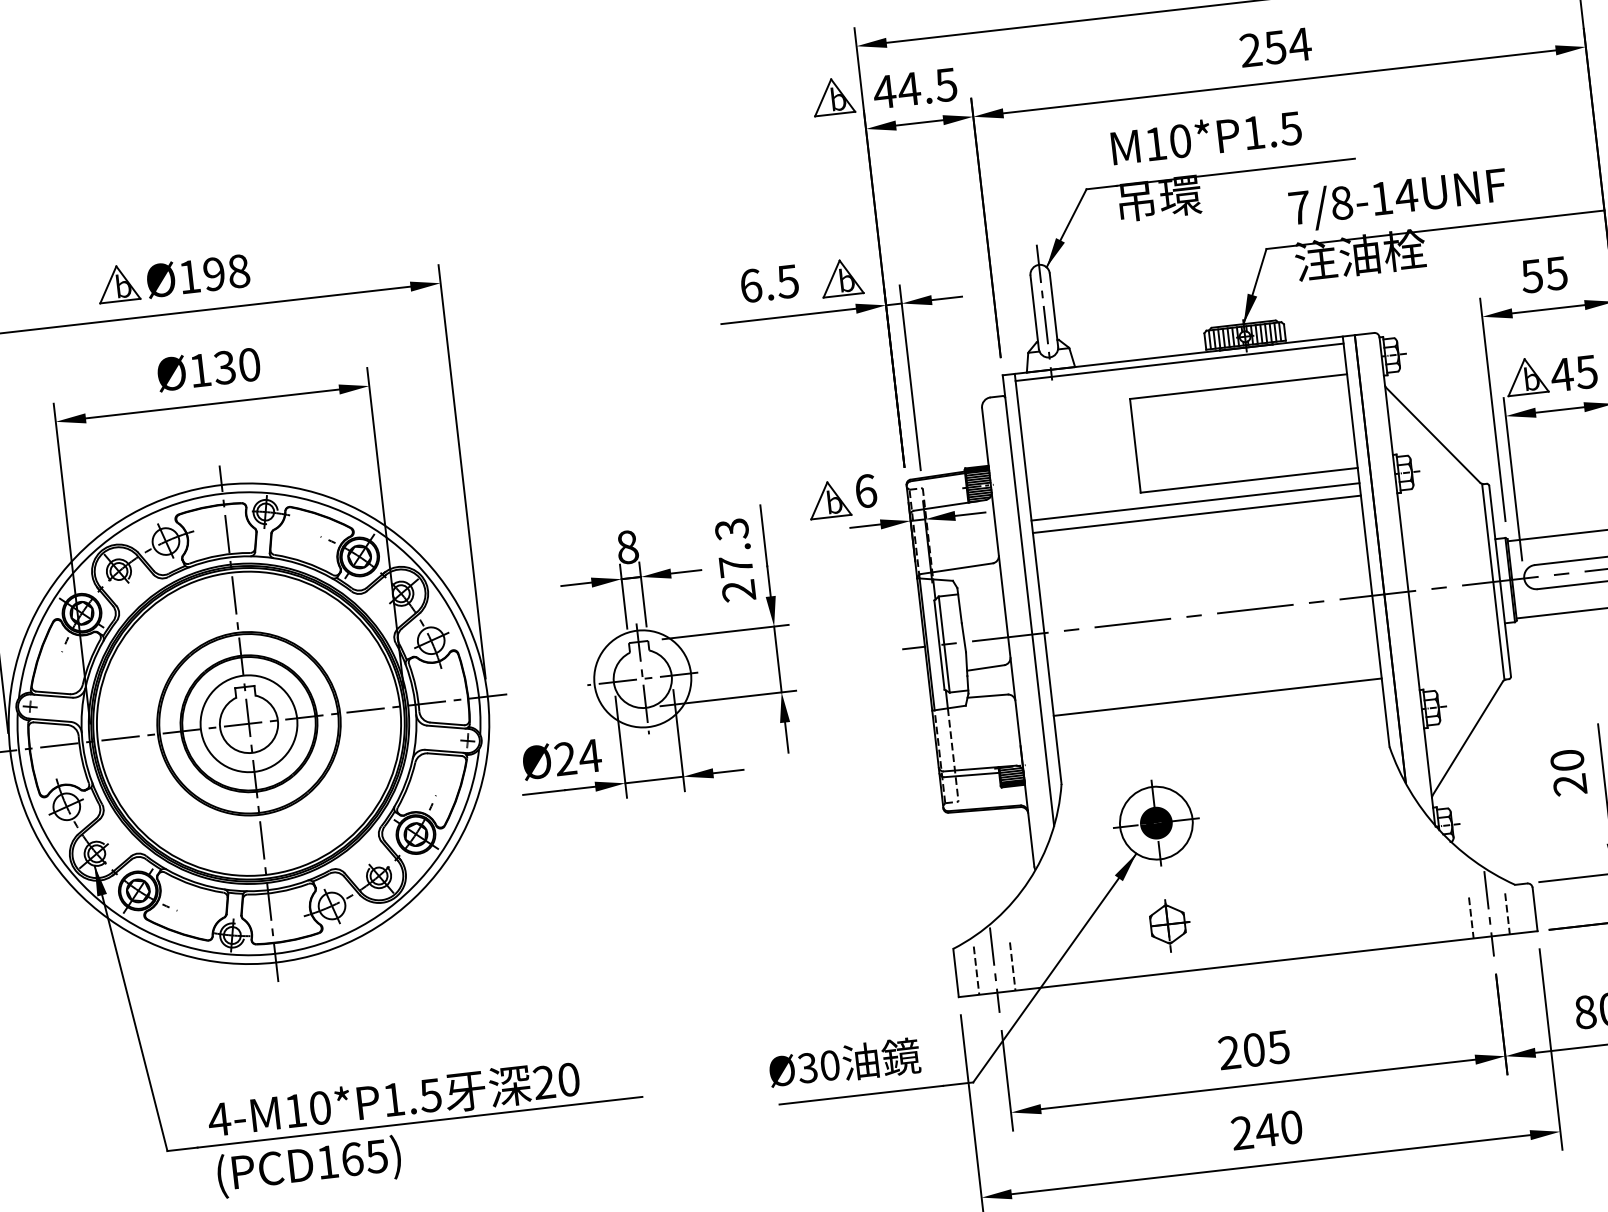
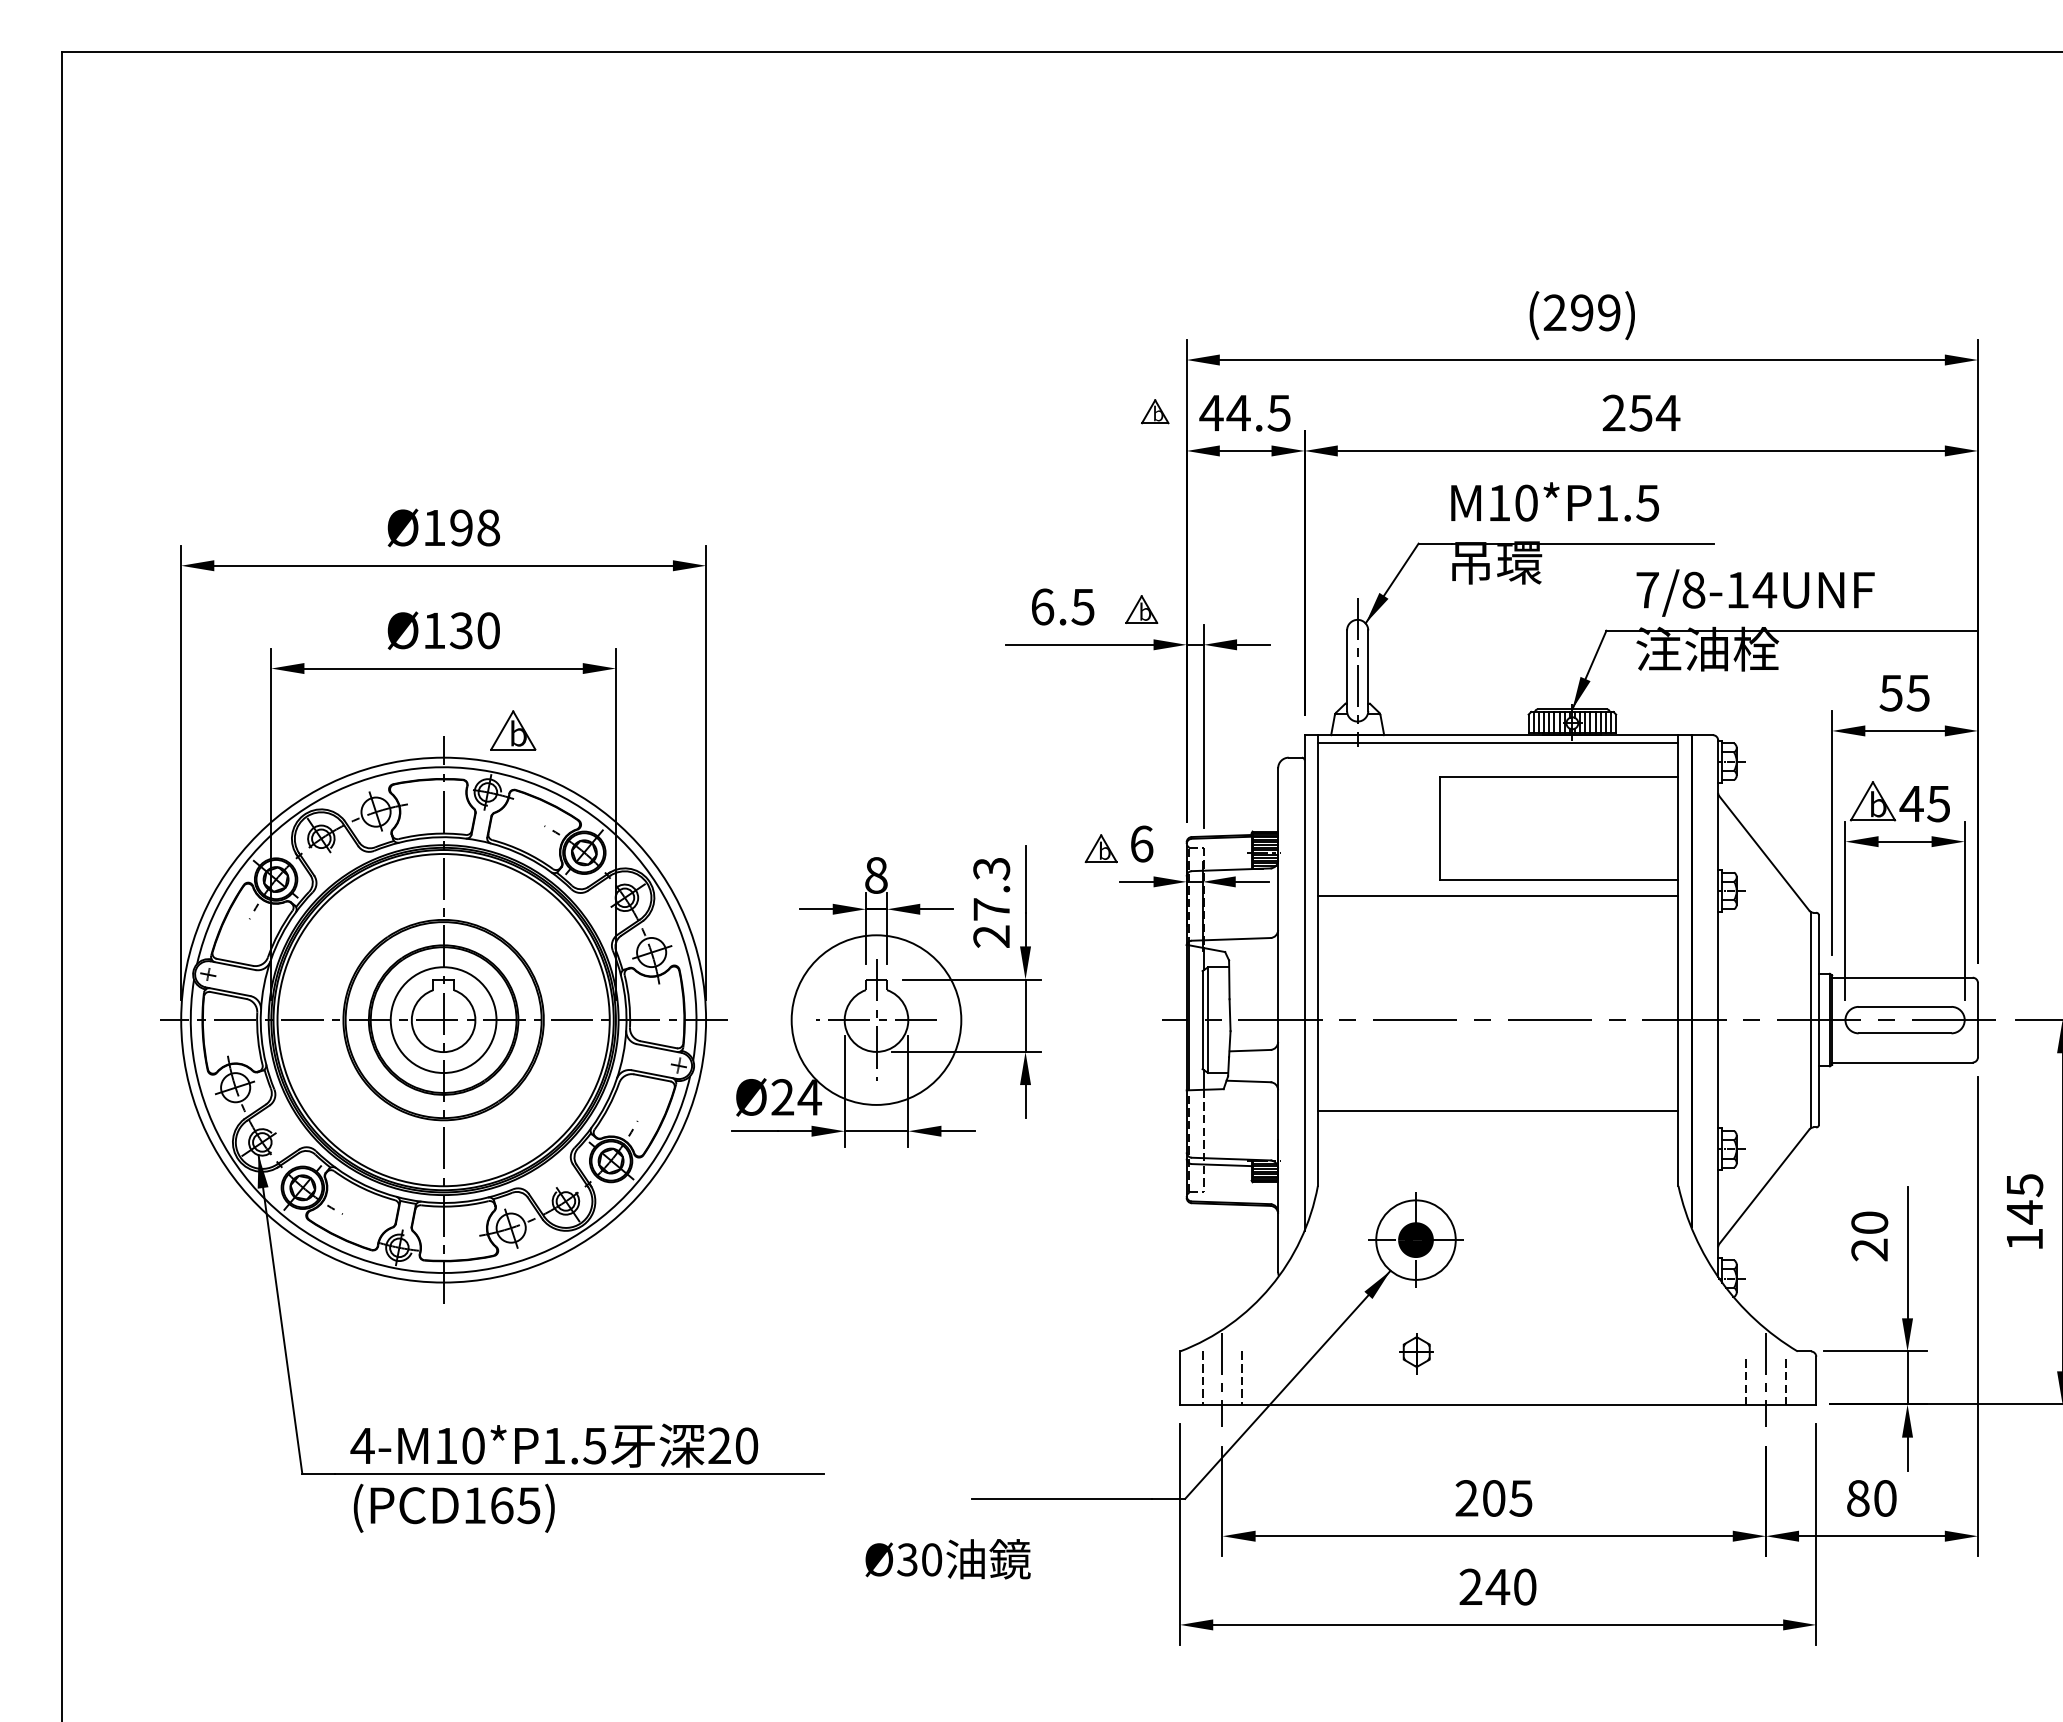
part: (833, 96) -> (1155, 411), size x0.6
part: (841, 277) -> (1141, 609), size x0.7
part: (118, 283) -> (513, 730), moved
part: (829, 499) -> (1101, 848), size x0.7
line: (1196, 514) -> (1497, 910), removed
circle: (642, 679) -> (876, 1020), size x1.6
part: (1170, 926) -> (1418, 1353), size x0.7
text: (844, 1063) -> (947, 1559), moved

